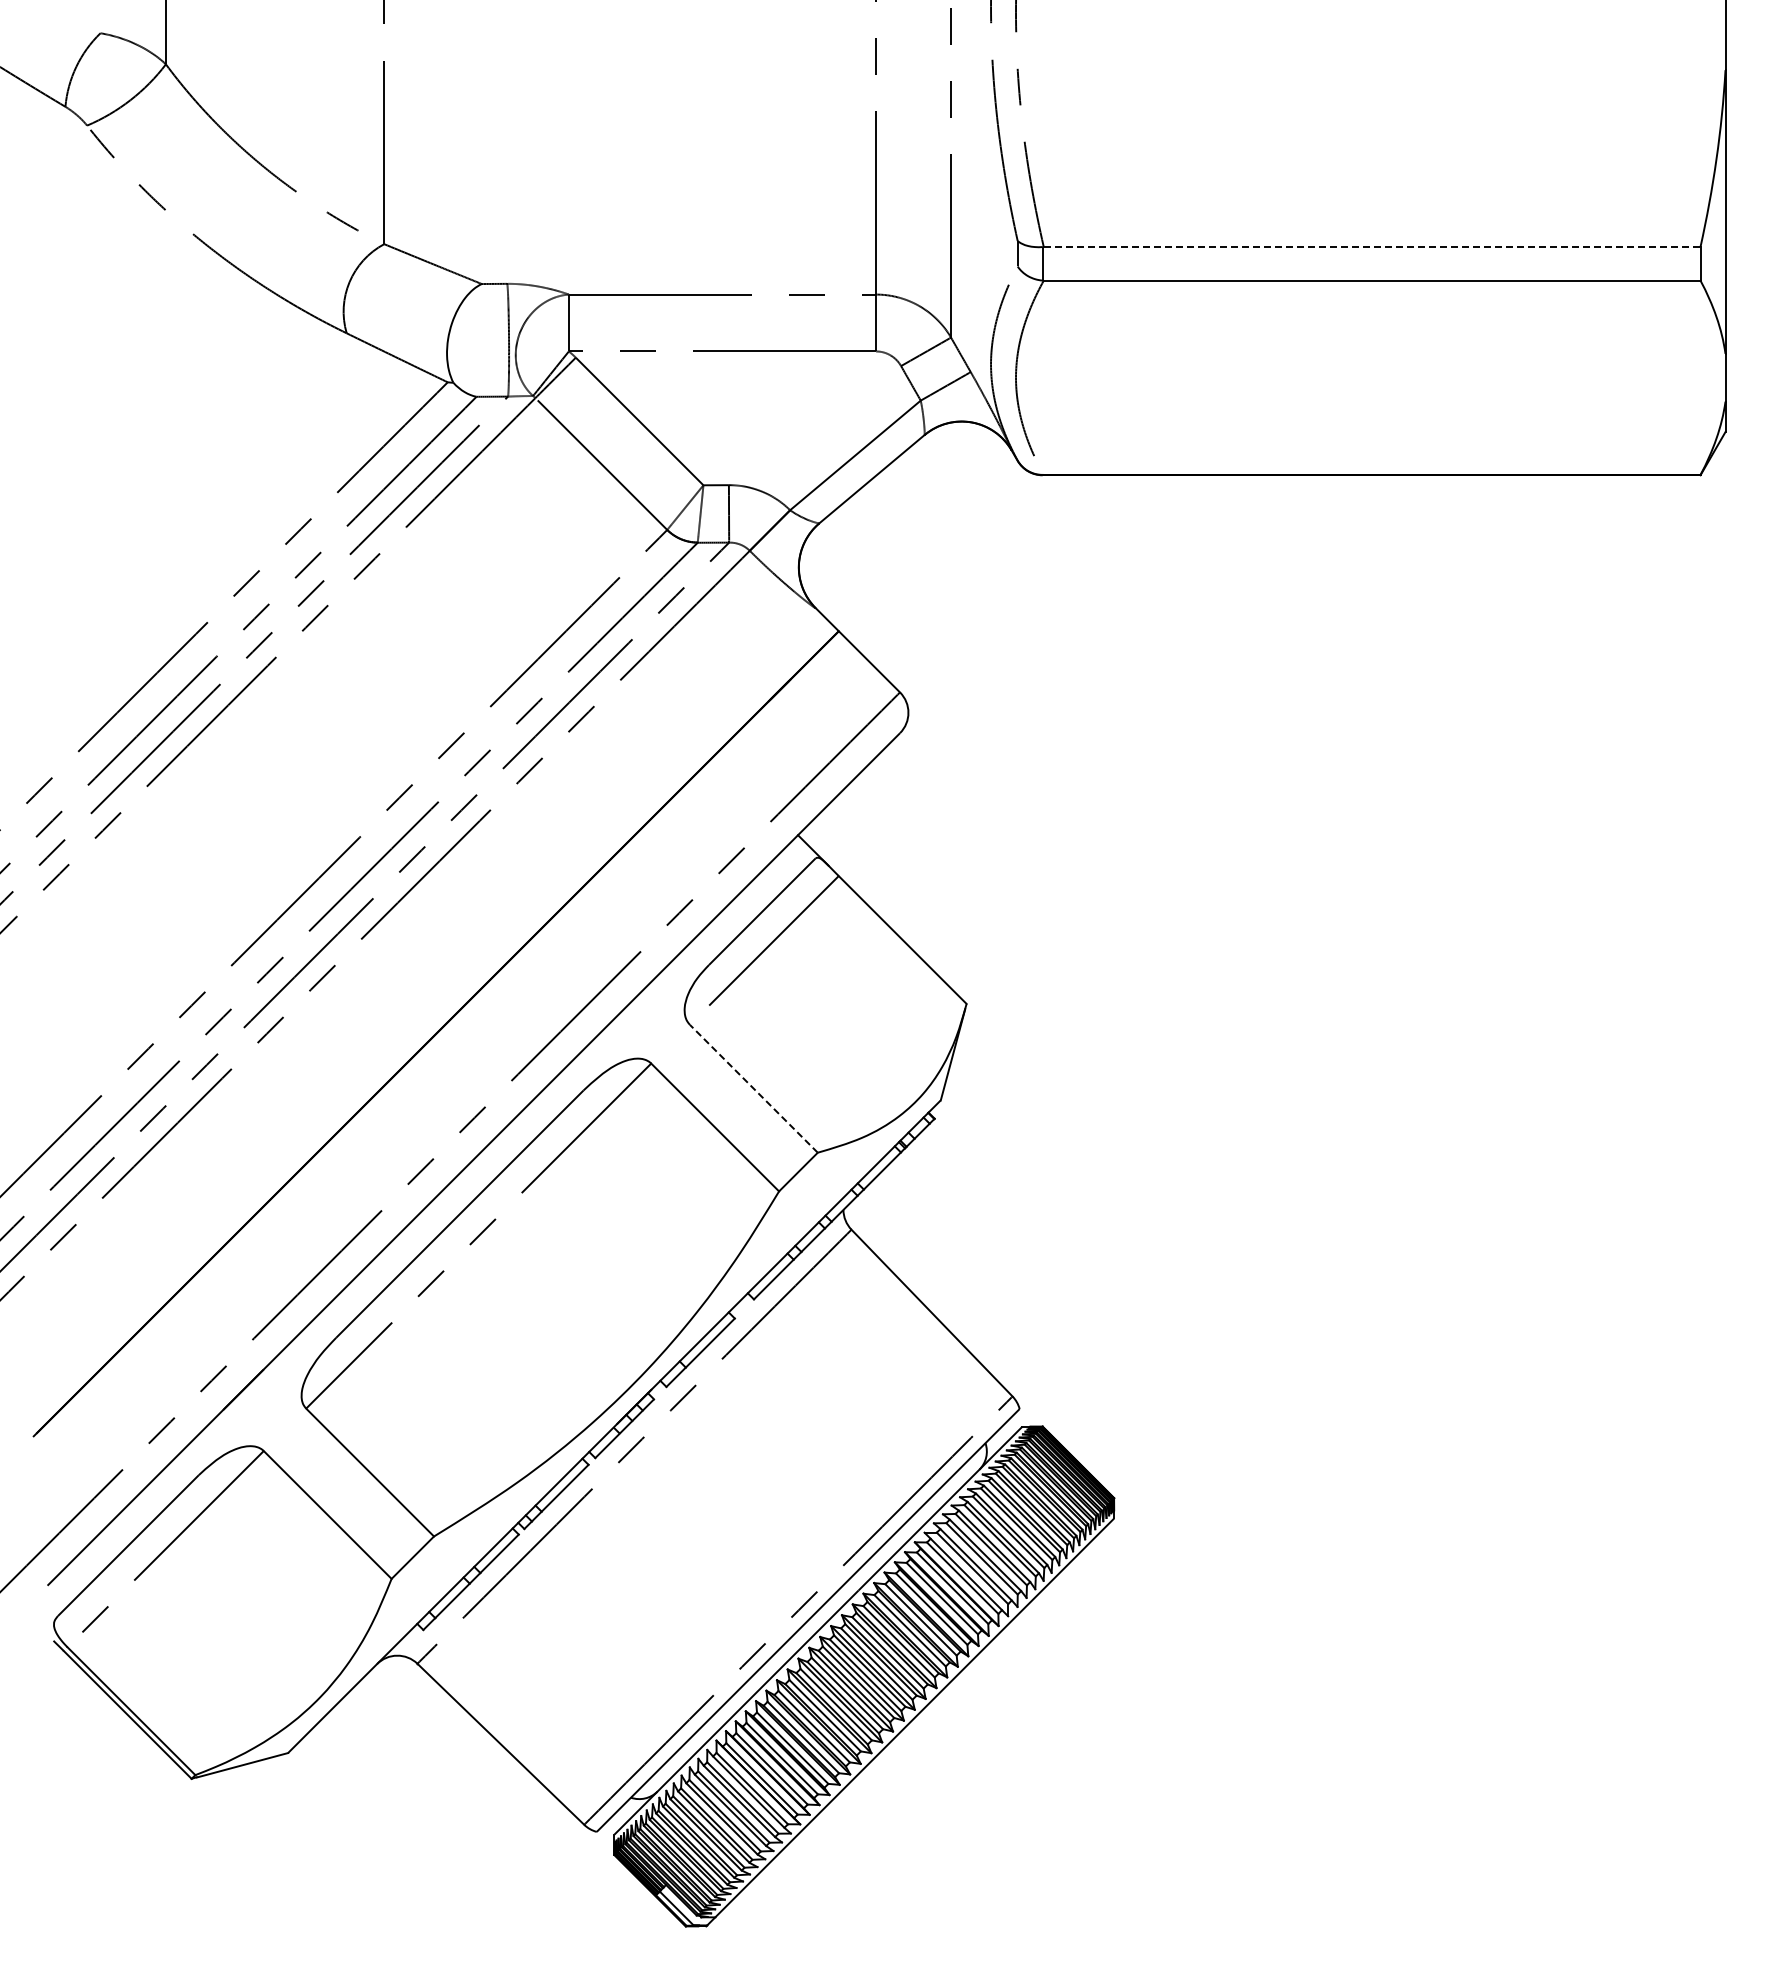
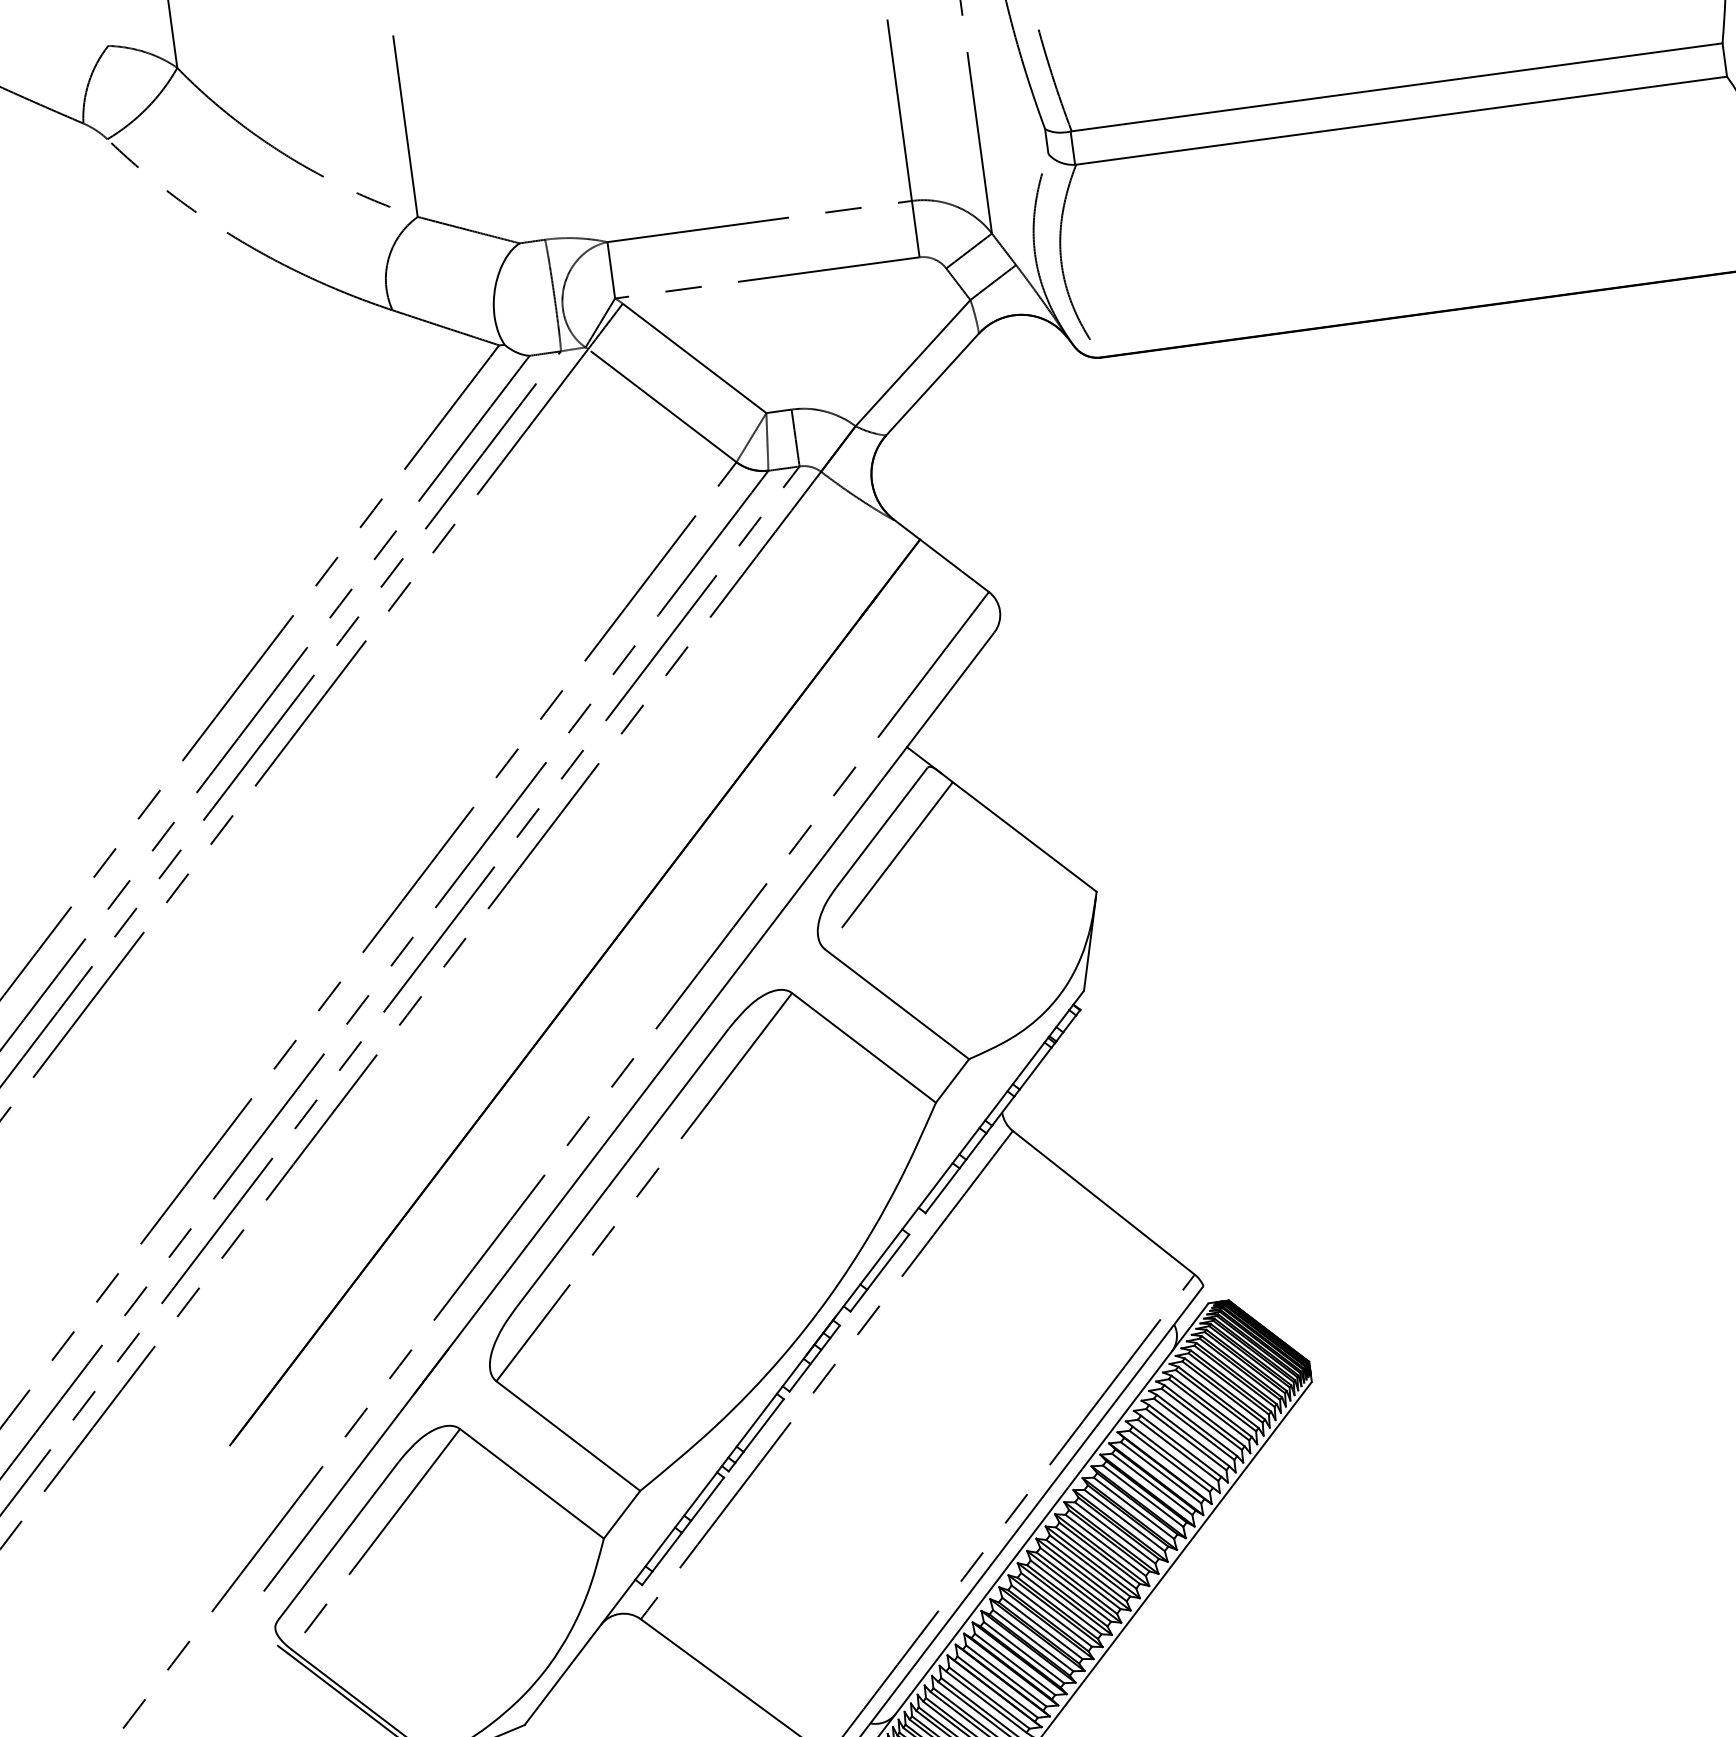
line: (1372, 246) -> (1397, 86), dashed -> solid
line: (753, 1088) -> (896, 1004), dashed -> solid

